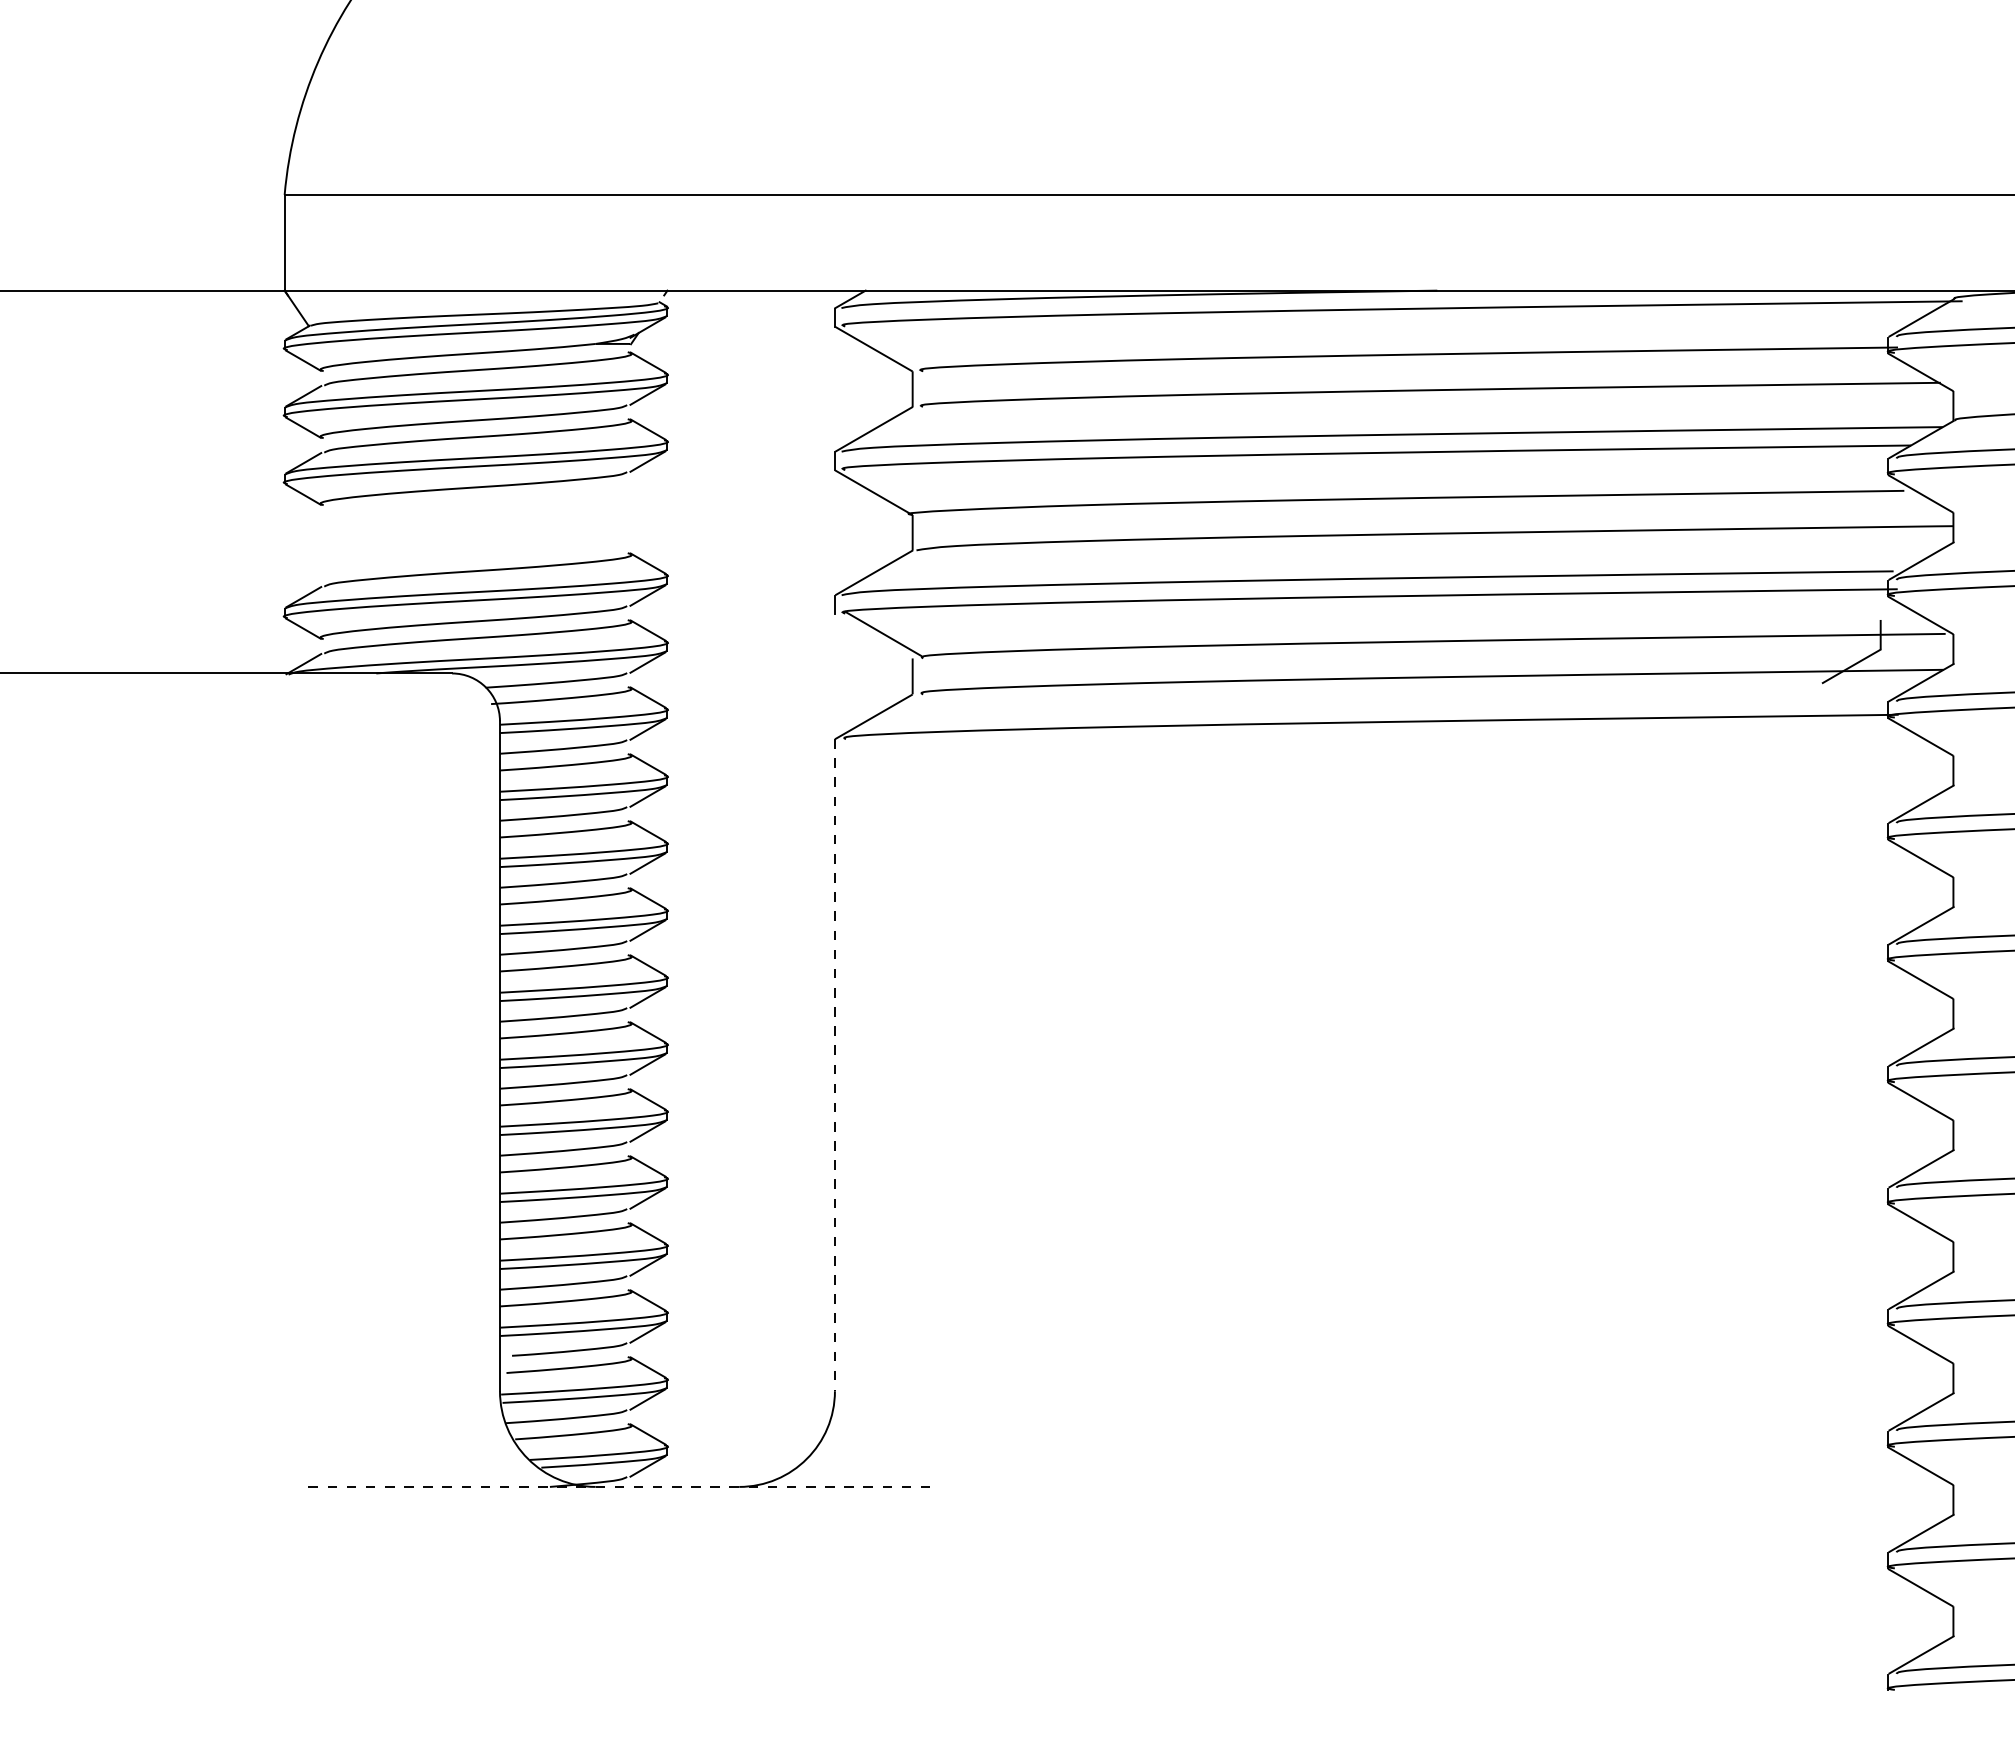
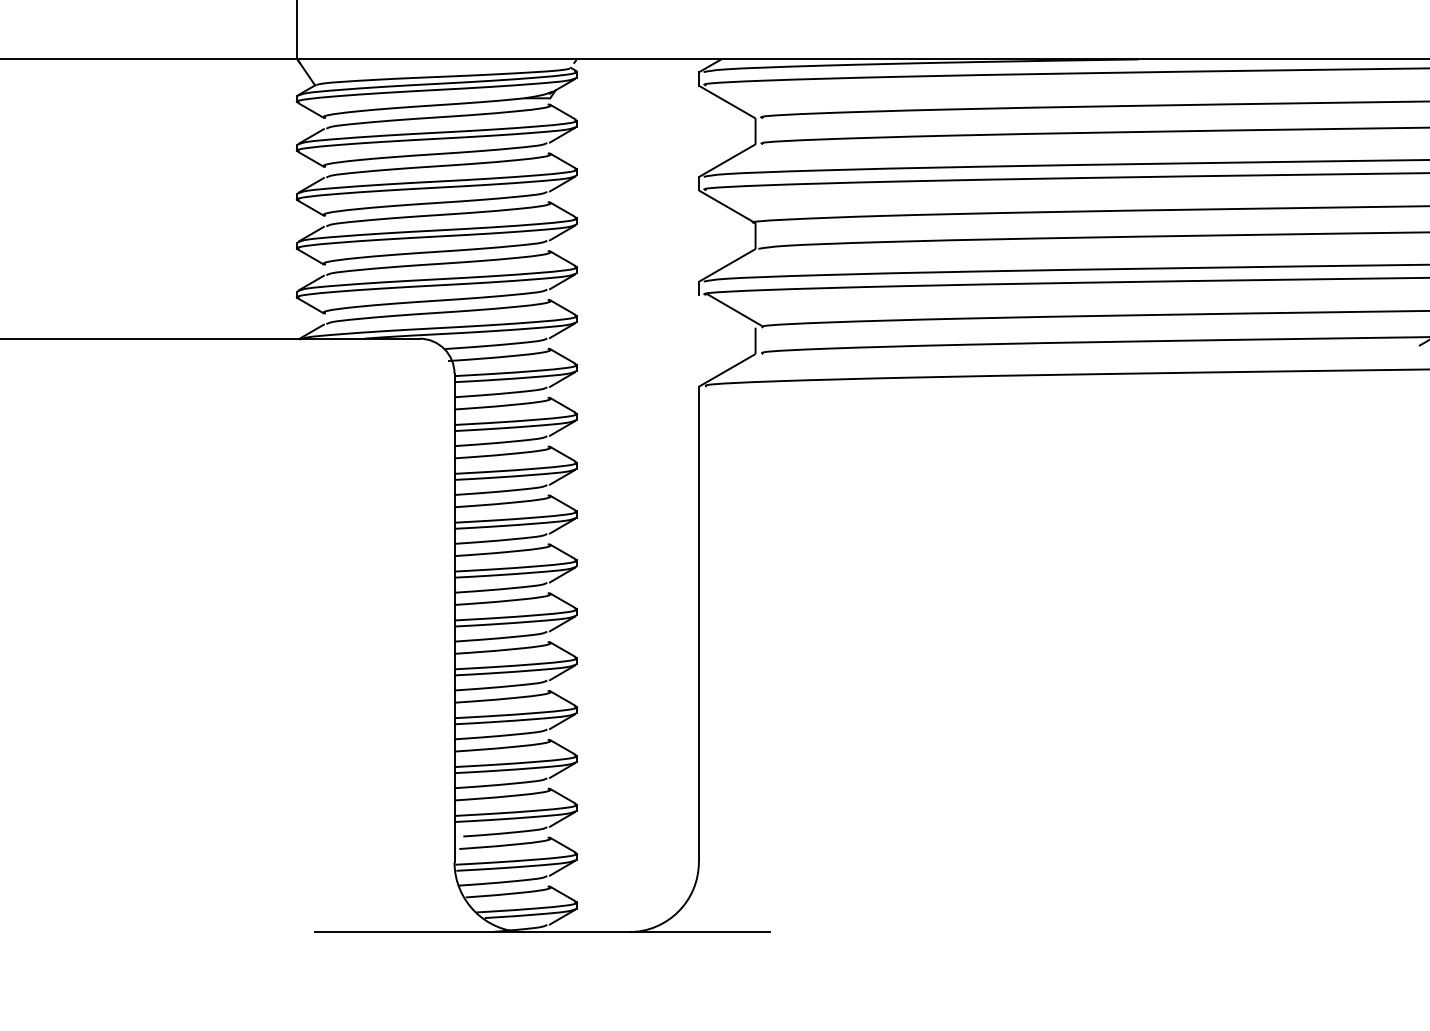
part: (475, 528) -> (436, 232), added
line: (834, 1065) -> (698, 624), dashed -> solid
line: (620, 1486) -> (542, 931), dashed -> solid

